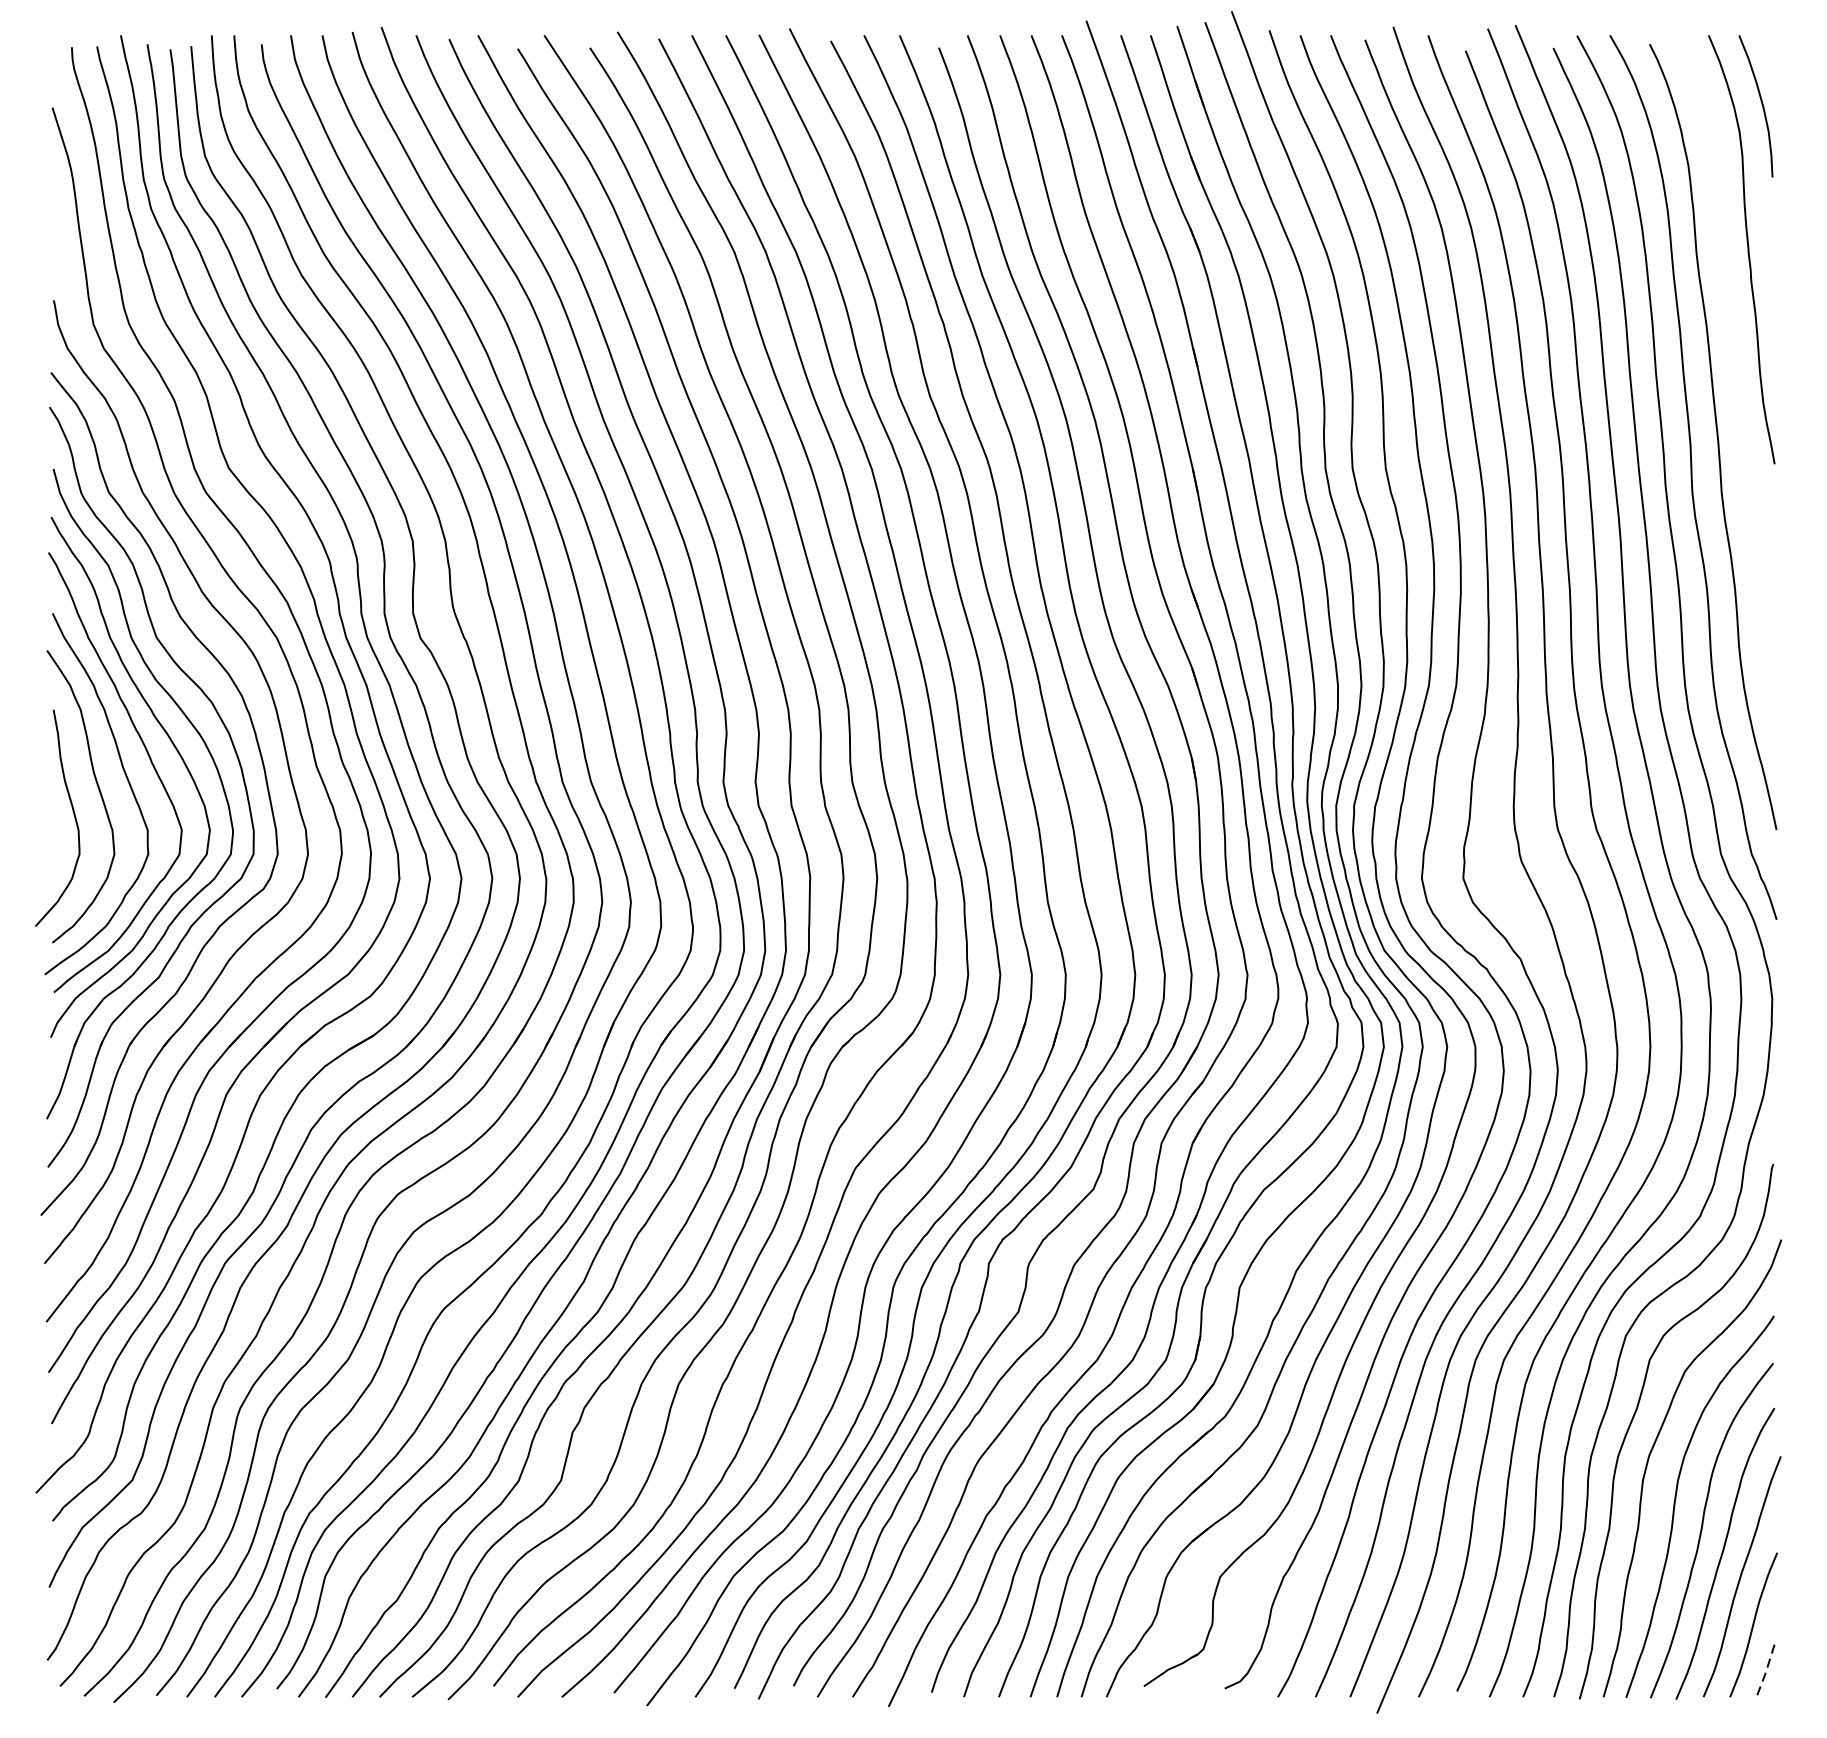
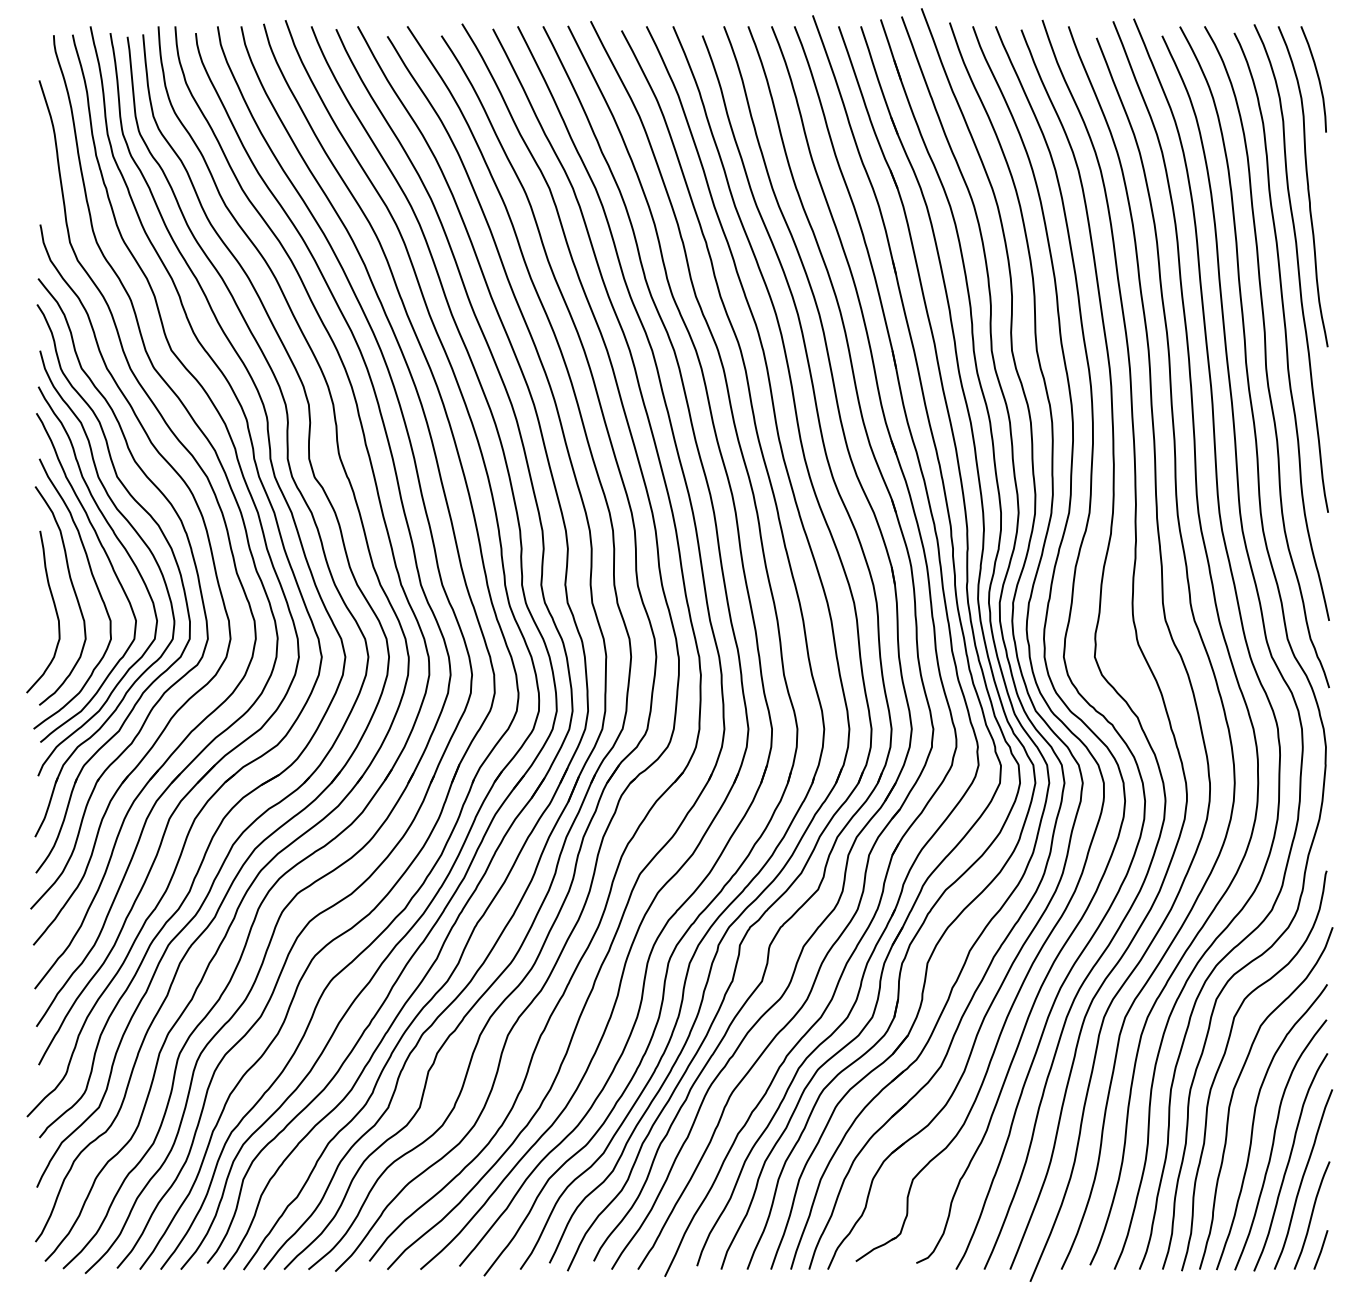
curve: (1734, 359) -> (1297, 268), added
line: (1766, 1671) -> (1321, 1250), dashed -> solid

